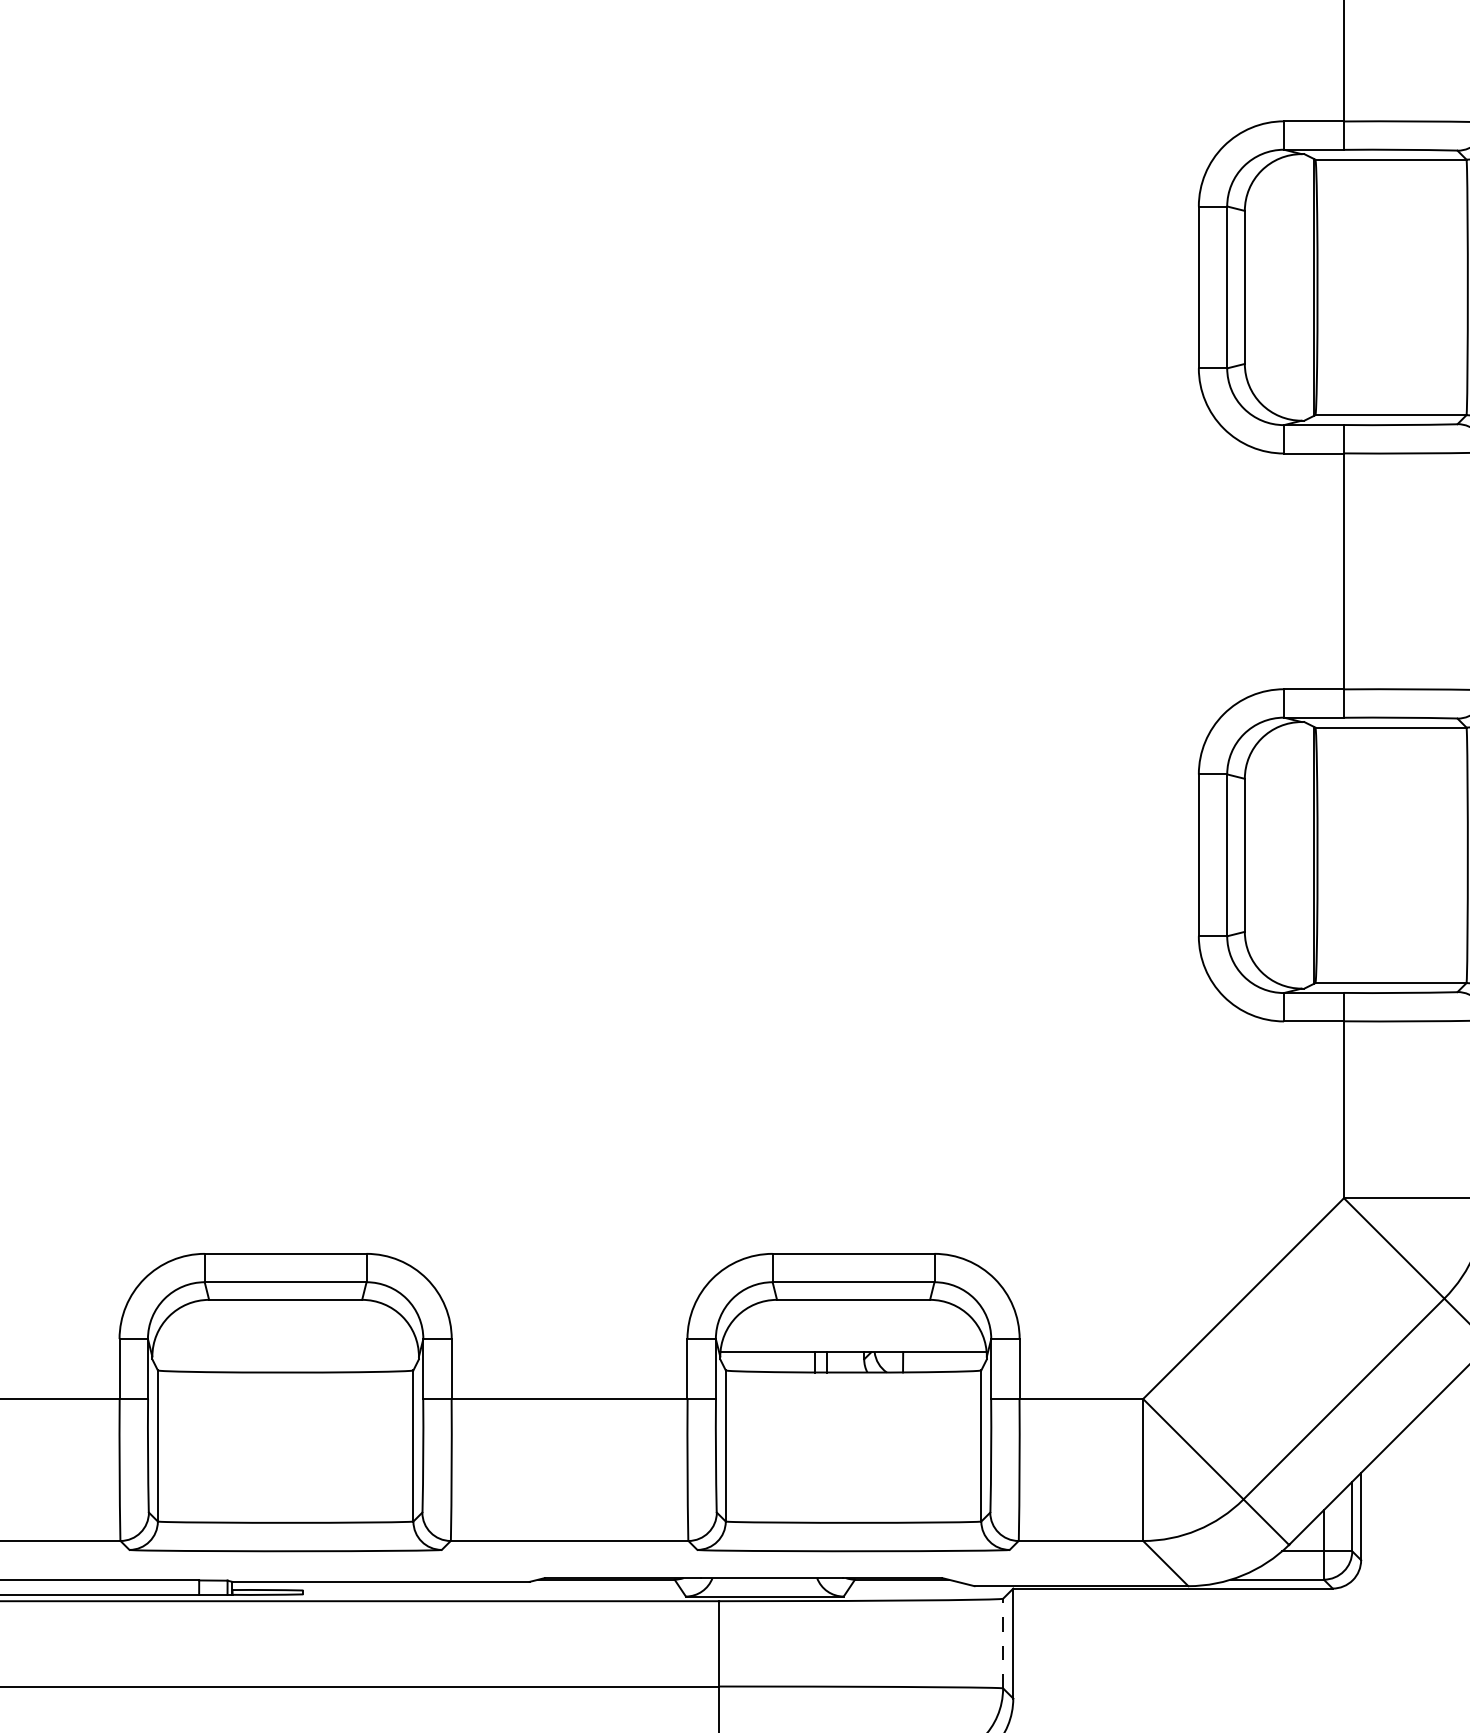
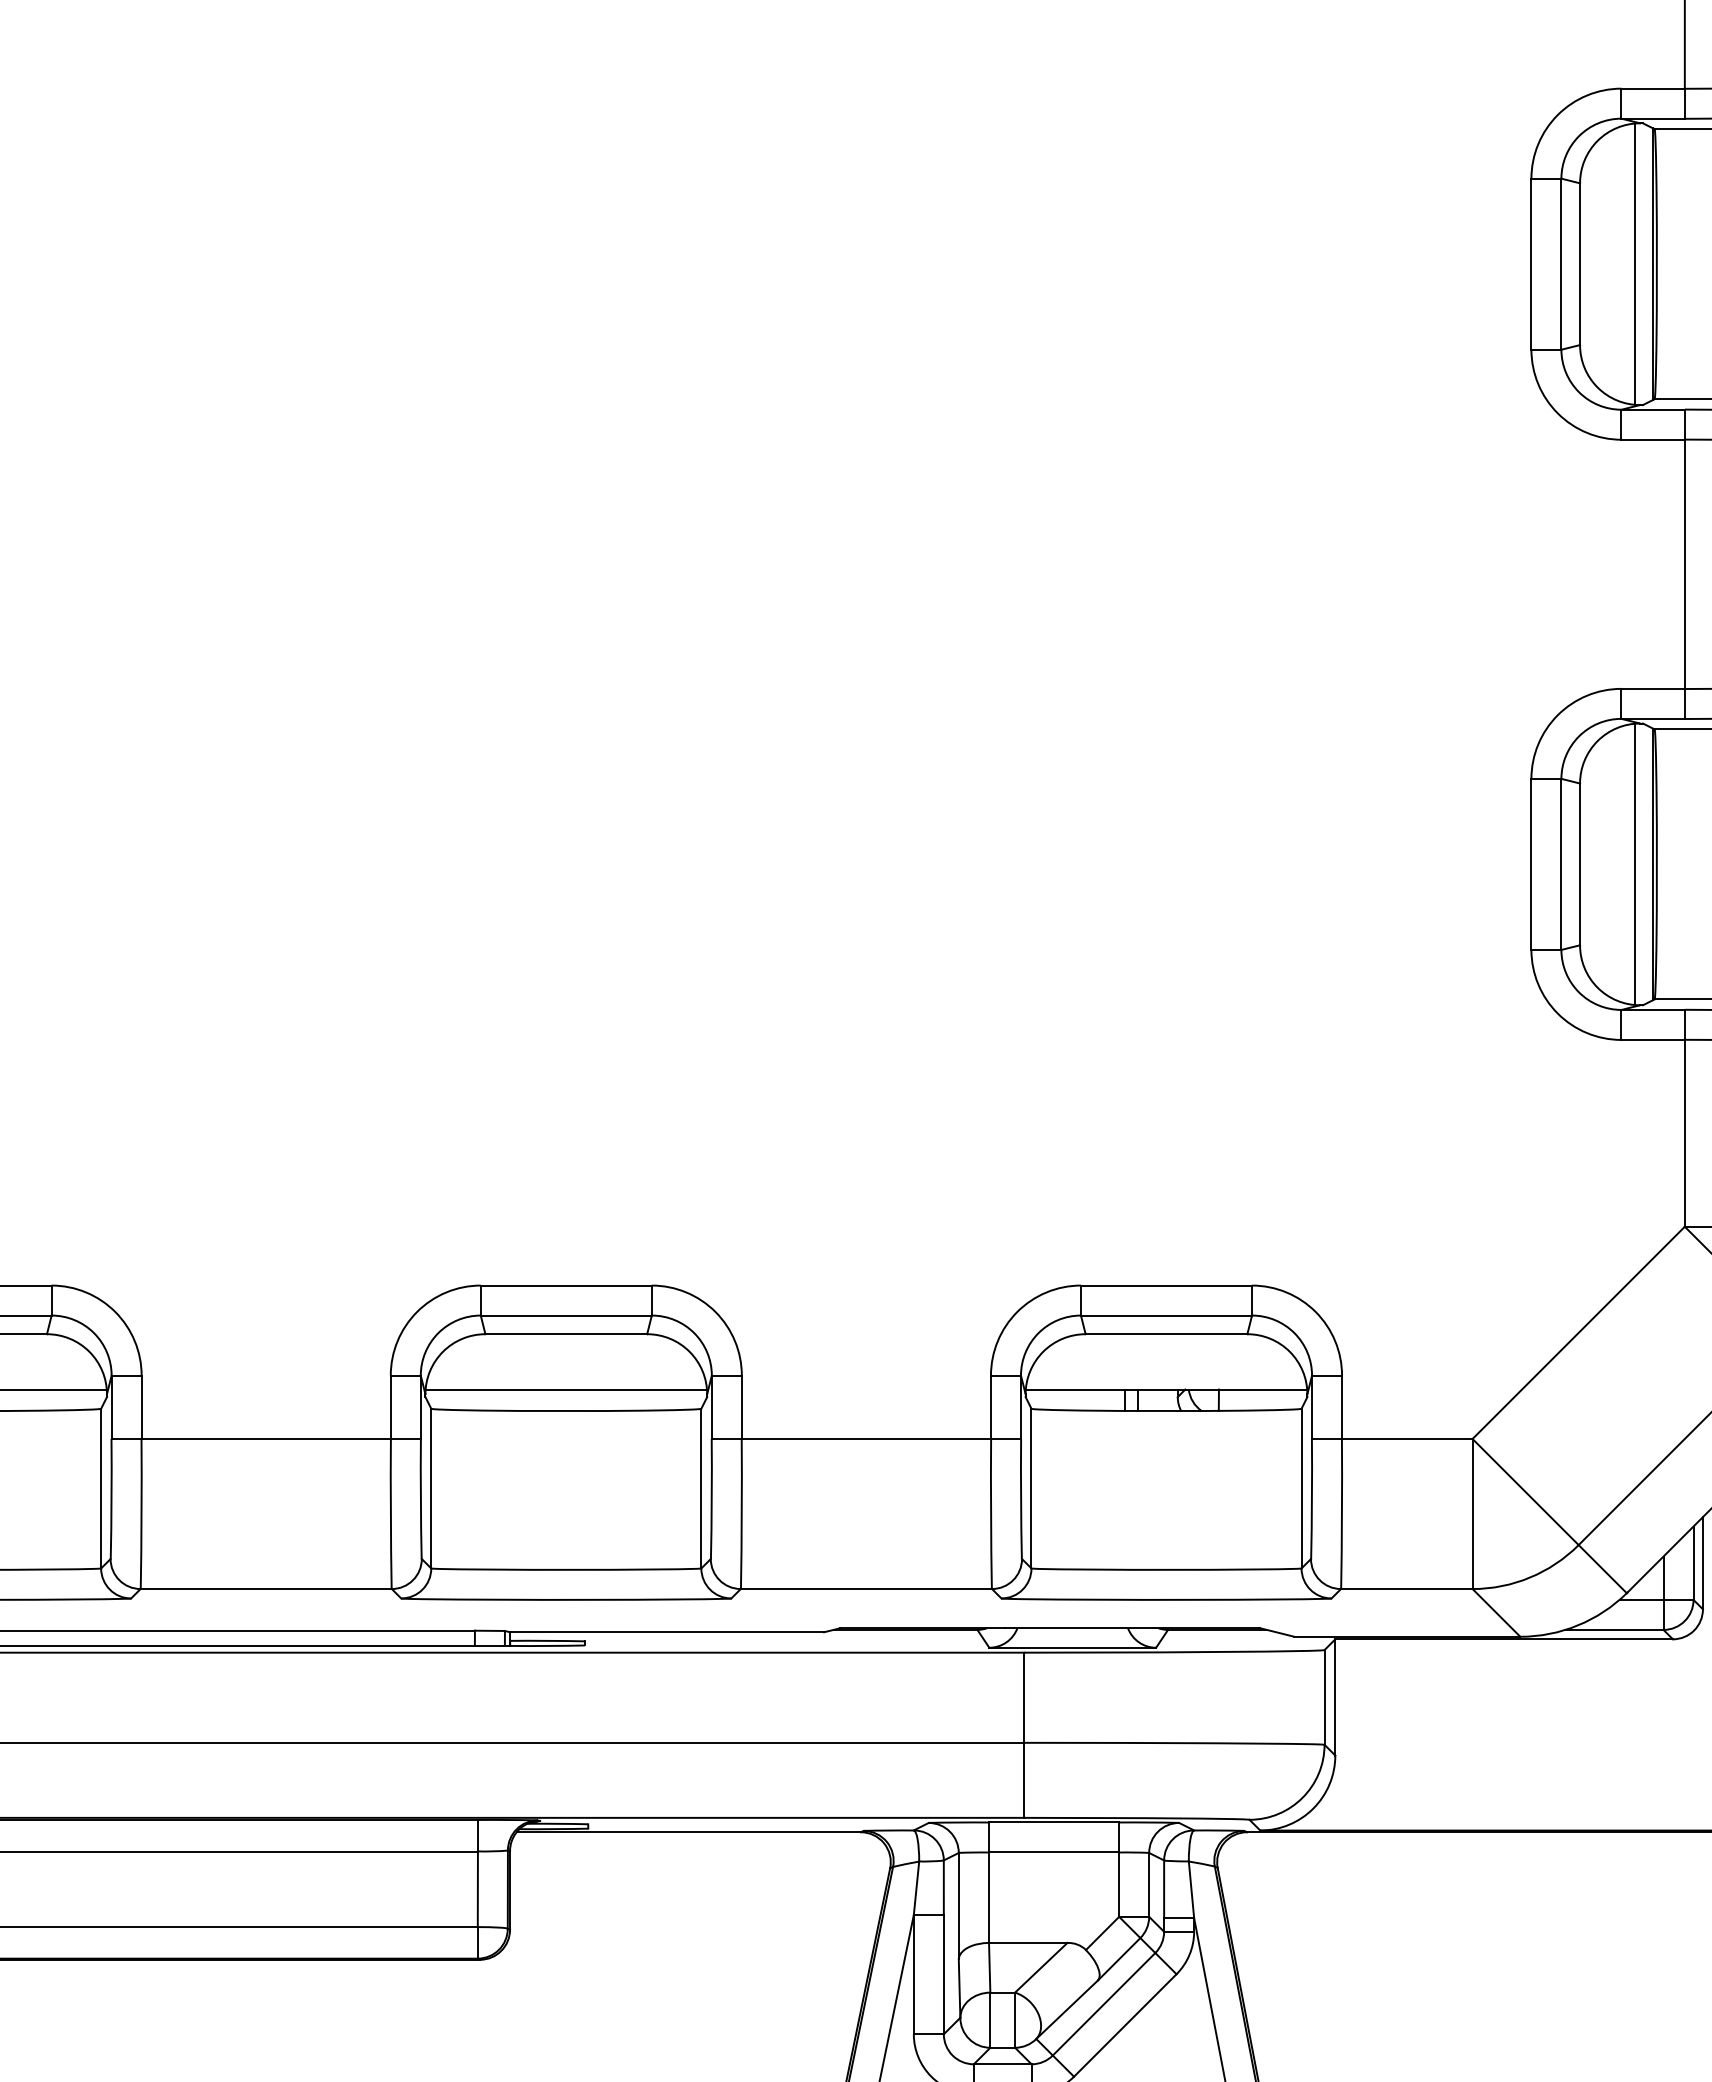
line: (1297, 286) -> (1635, 263), added
line: (1297, 855) -> (1635, 864), added
line: (285, 1352) -> (566, 1389), added
line: (1003, 1642) -> (1324, 1696), dashed -> solid

